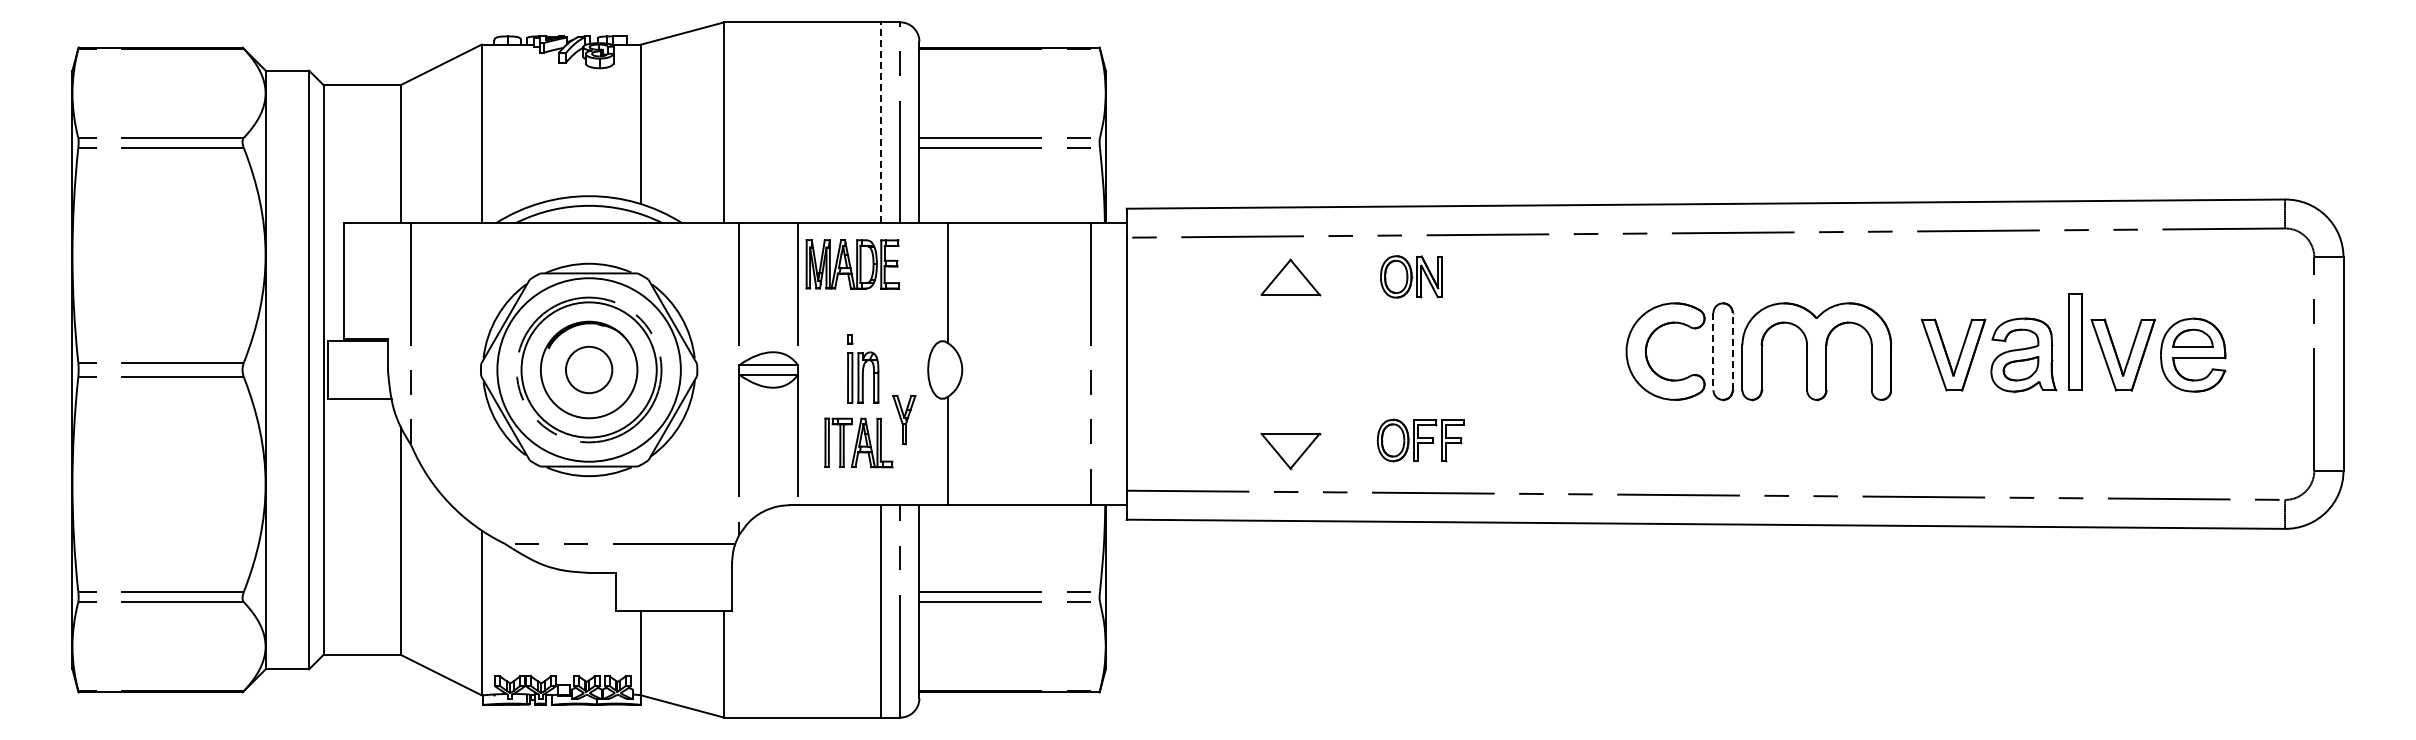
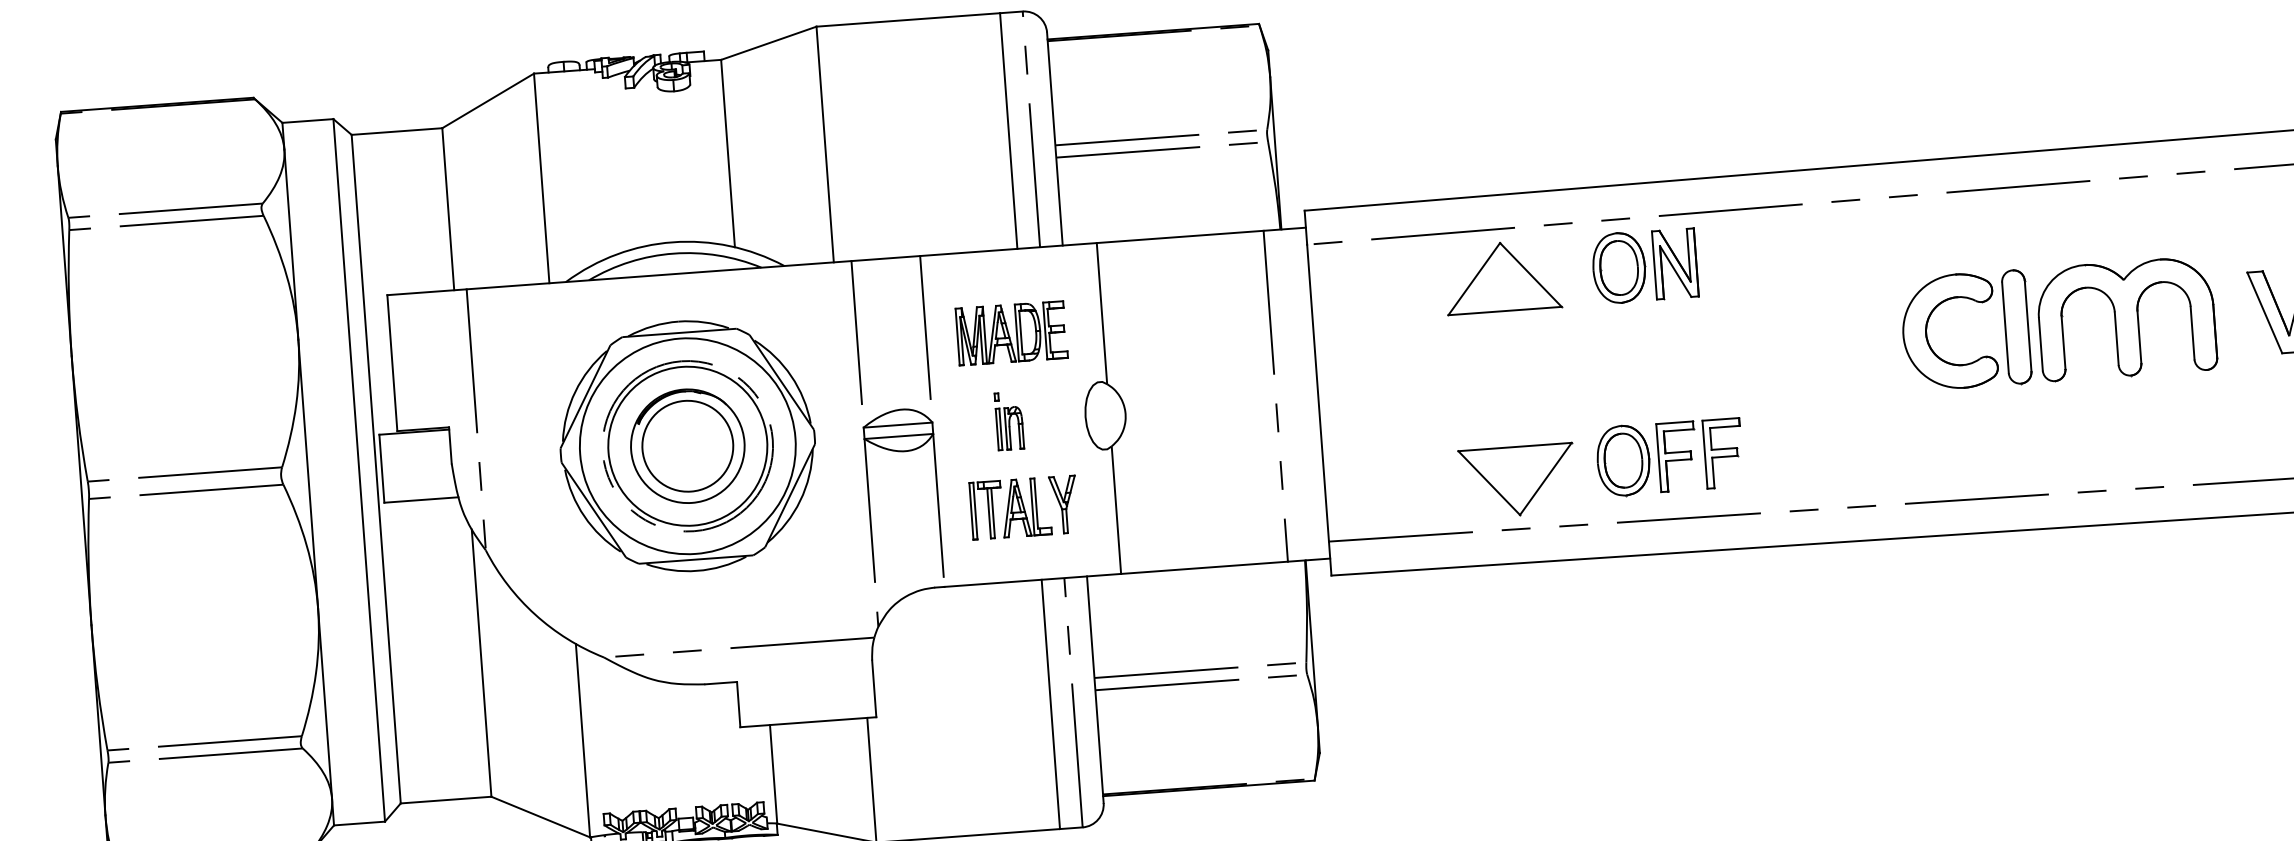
line: (880, 122) -> (1008, 130), dashed -> solid
part: (852, 264) -> (1011, 333), moved
part: (1411, 276) -> (1644, 265), size x1.43
part: (1290, 277) -> (1502, 277), size x1.67
line: (1713, 351) -> (2005, 327), dashed -> solid
line: (1732, 351) -> (2027, 326), dashed -> solid
part: (863, 368) -> (1009, 420), size x0.71
circle: (588, 369) -> (687, 445), size x1.67
part: (904, 419) -> (1064, 504), moved
part: (1420, 440) -> (1669, 457), size x1.43
part: (1290, 451) -> (1517, 481), size x1.67

